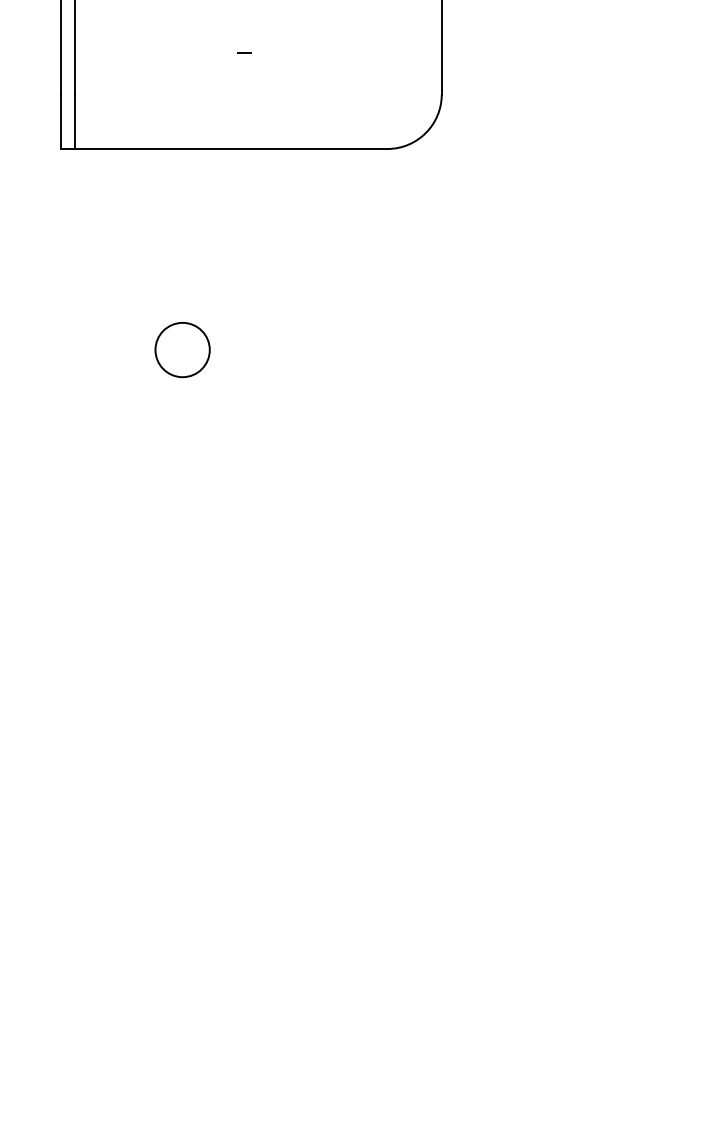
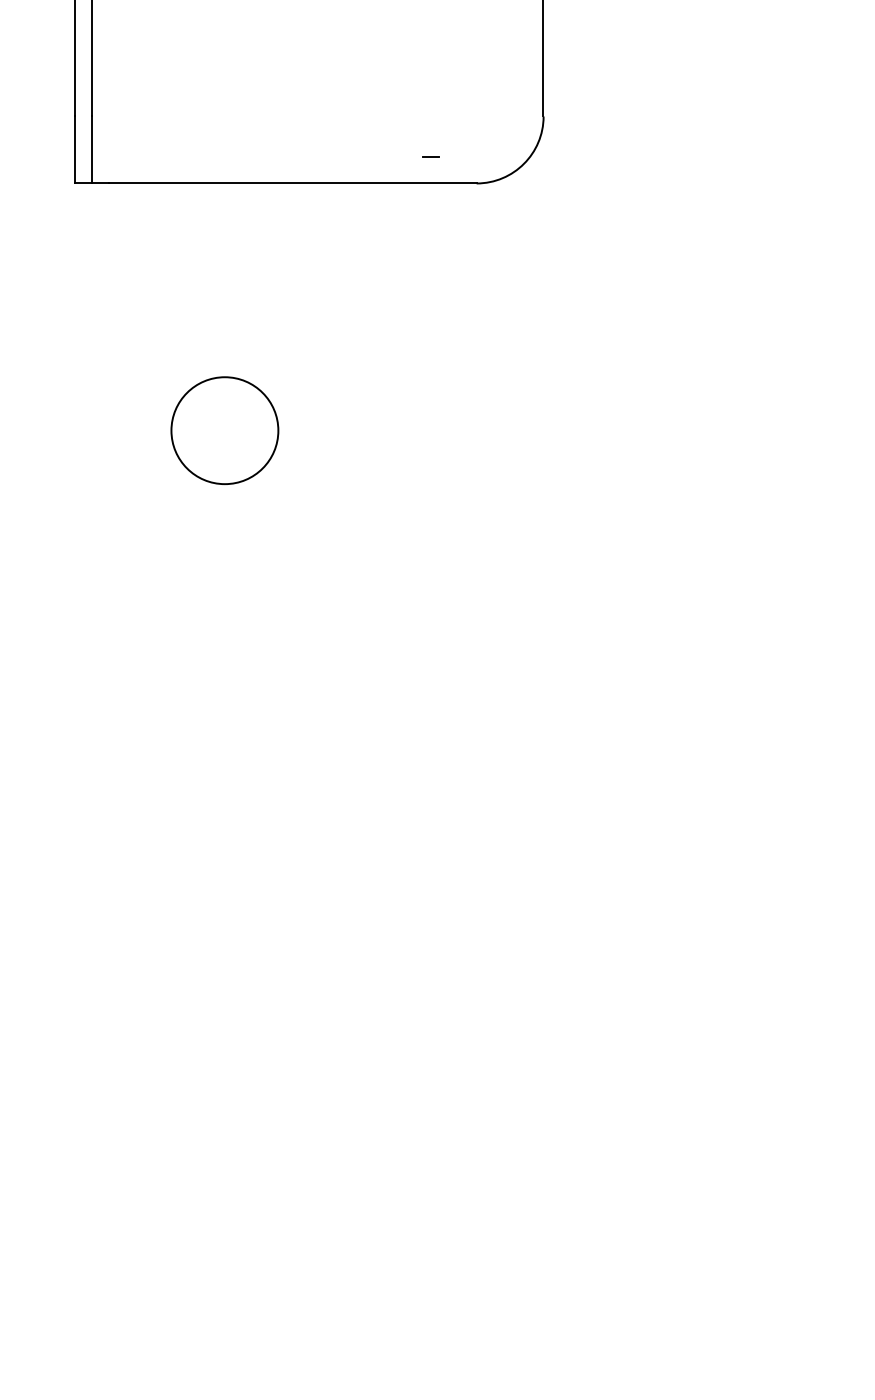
line: (244, 52) -> (430, 156), moved
circle: (182, 349) -> (224, 430), size x1.6

